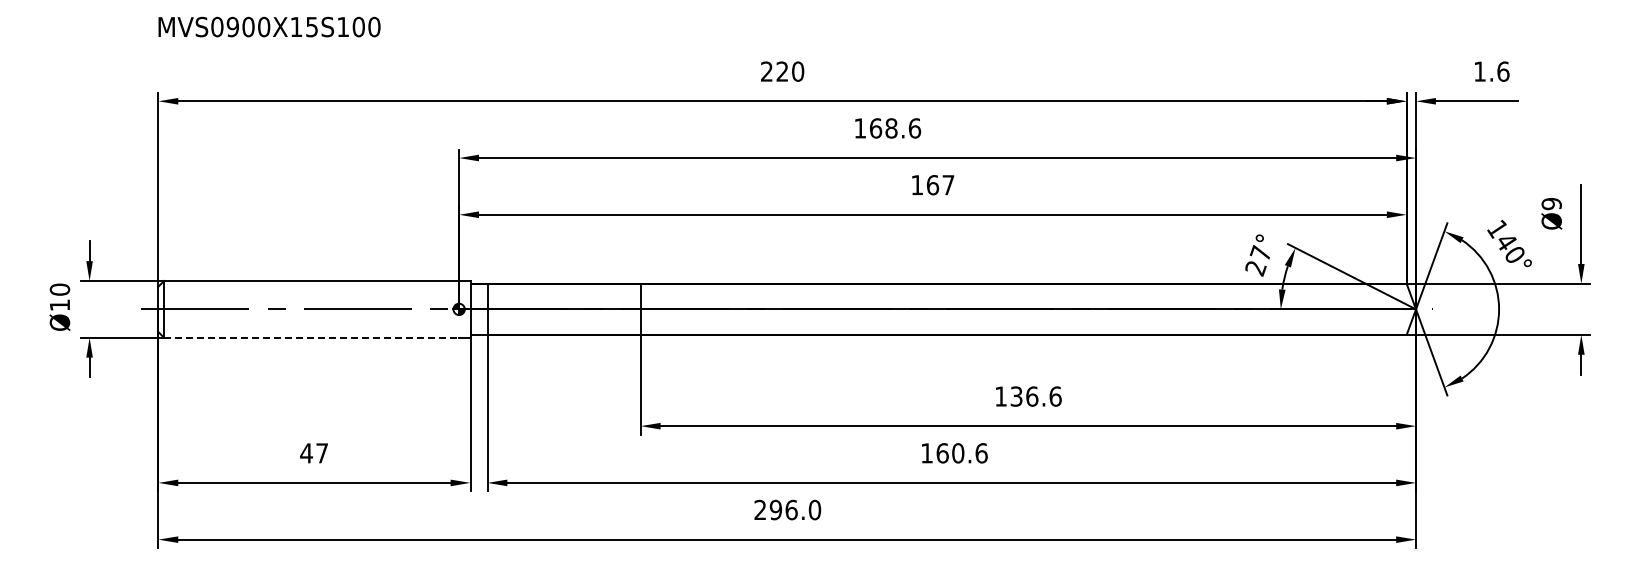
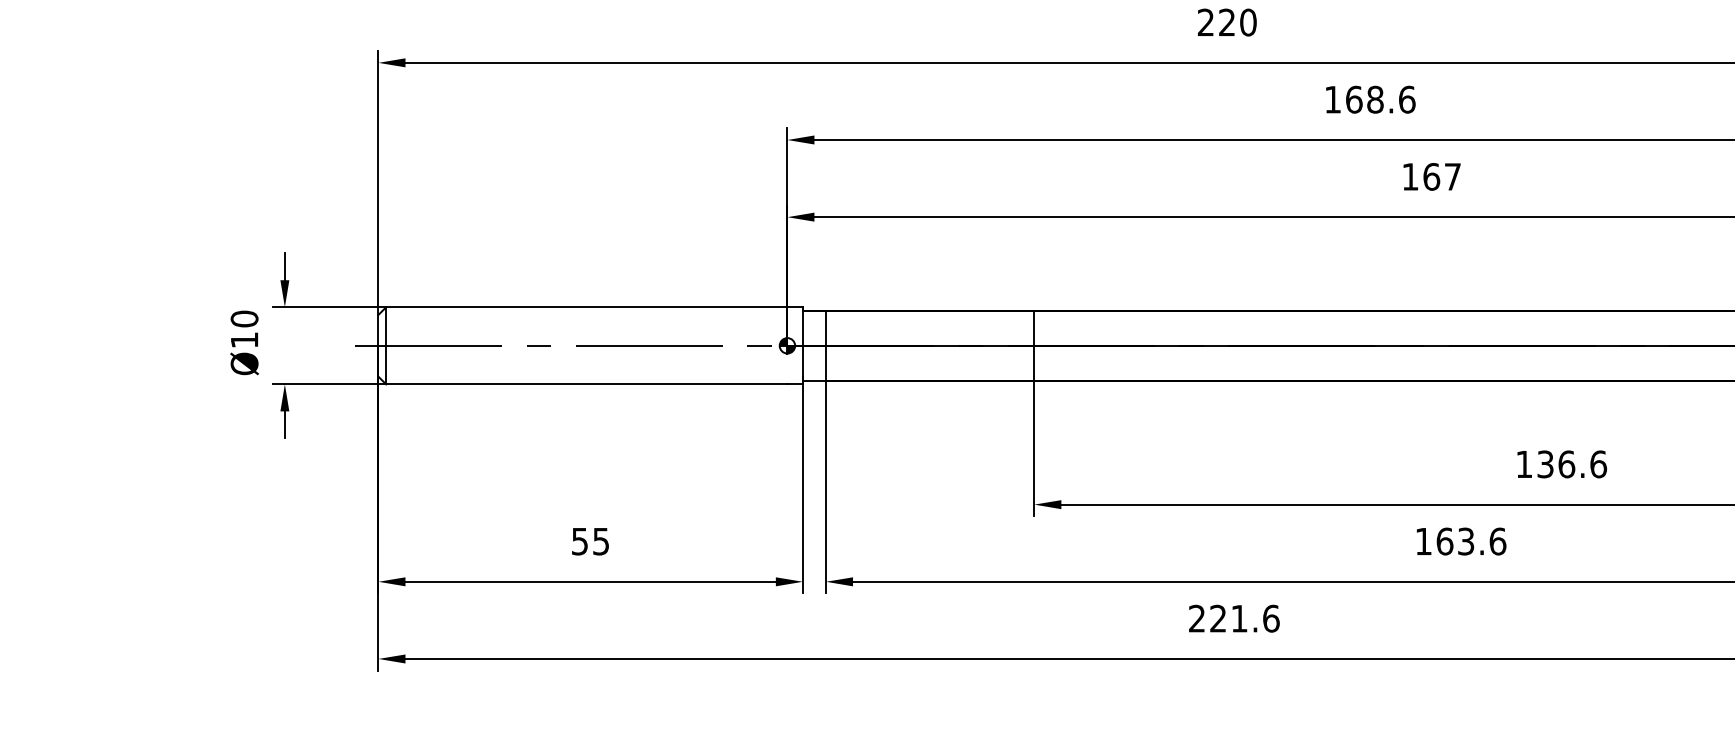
line: (311, 337) -> (586, 384), dashed -> solid
text: (313, 453) -> (589, 541), 47 -> 55
text: (958, 453) -> (1466, 541), 160.6 -> 163.6
text: (795, 509) -> (1244, 617), 296.0 -> 221.6

